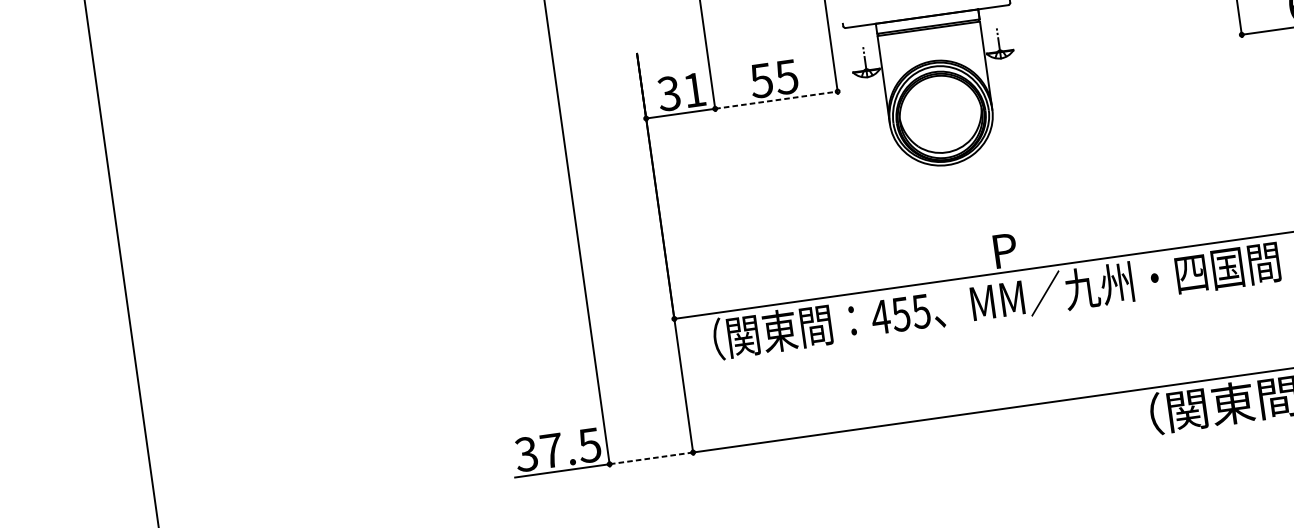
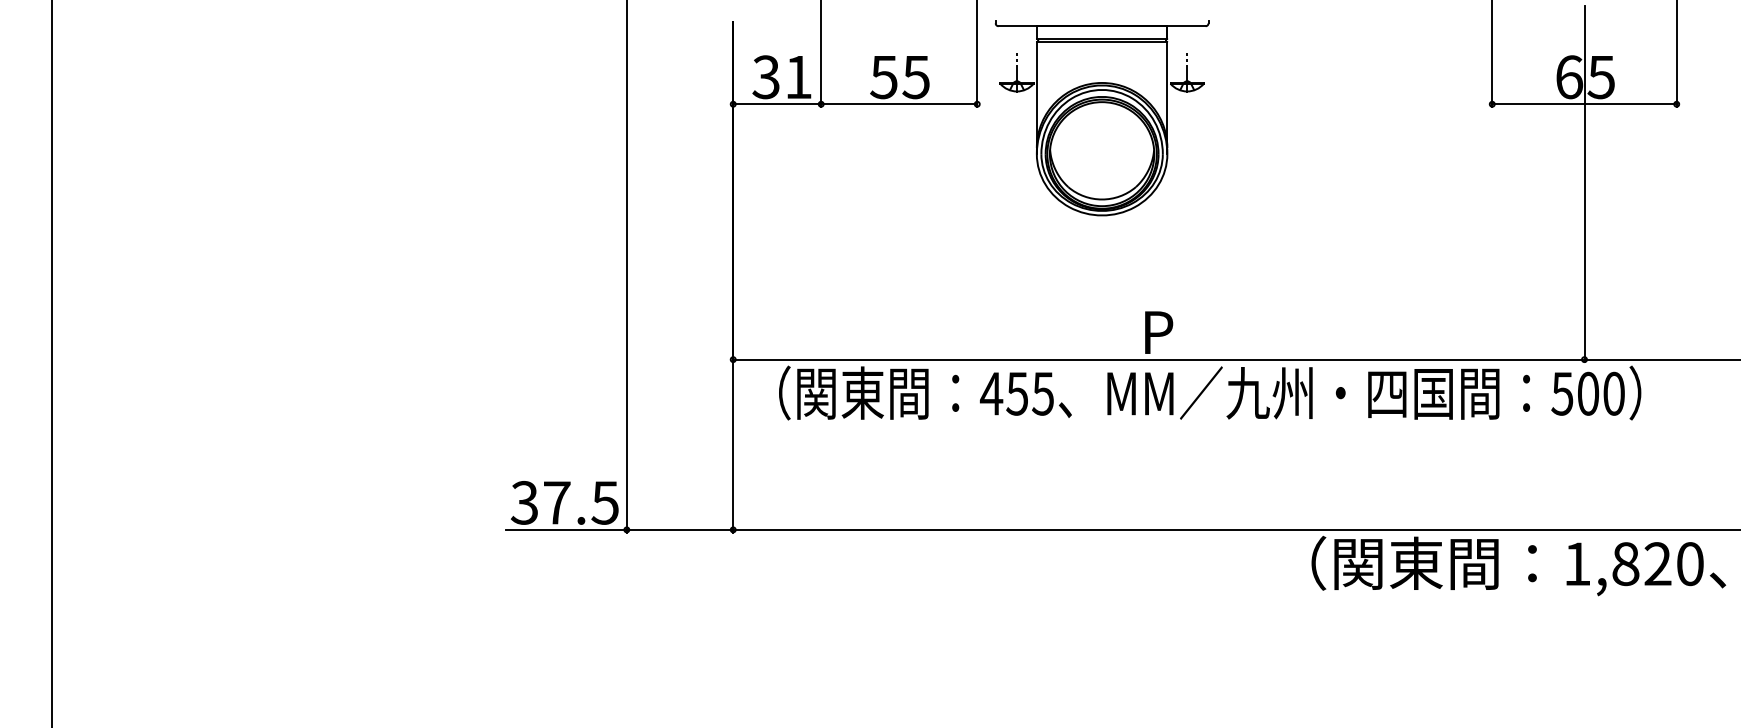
line: (776, 100) -> (899, 104), dashed -> solid
line: (650, 458) -> (679, 529), dashed -> solid

